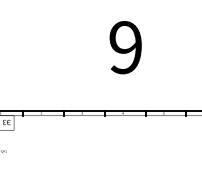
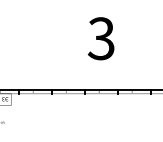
text: (124, 47) -> (100, 38), 9 -> 3

